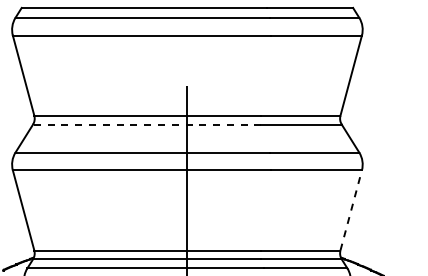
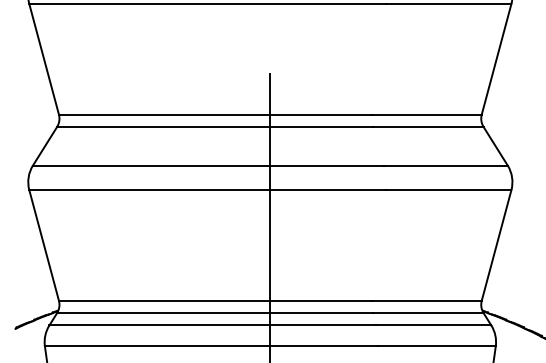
line: (146, 124) -> (213, 126), dashed -> solid
line: (351, 209) -> (496, 244), dashed -> solid

